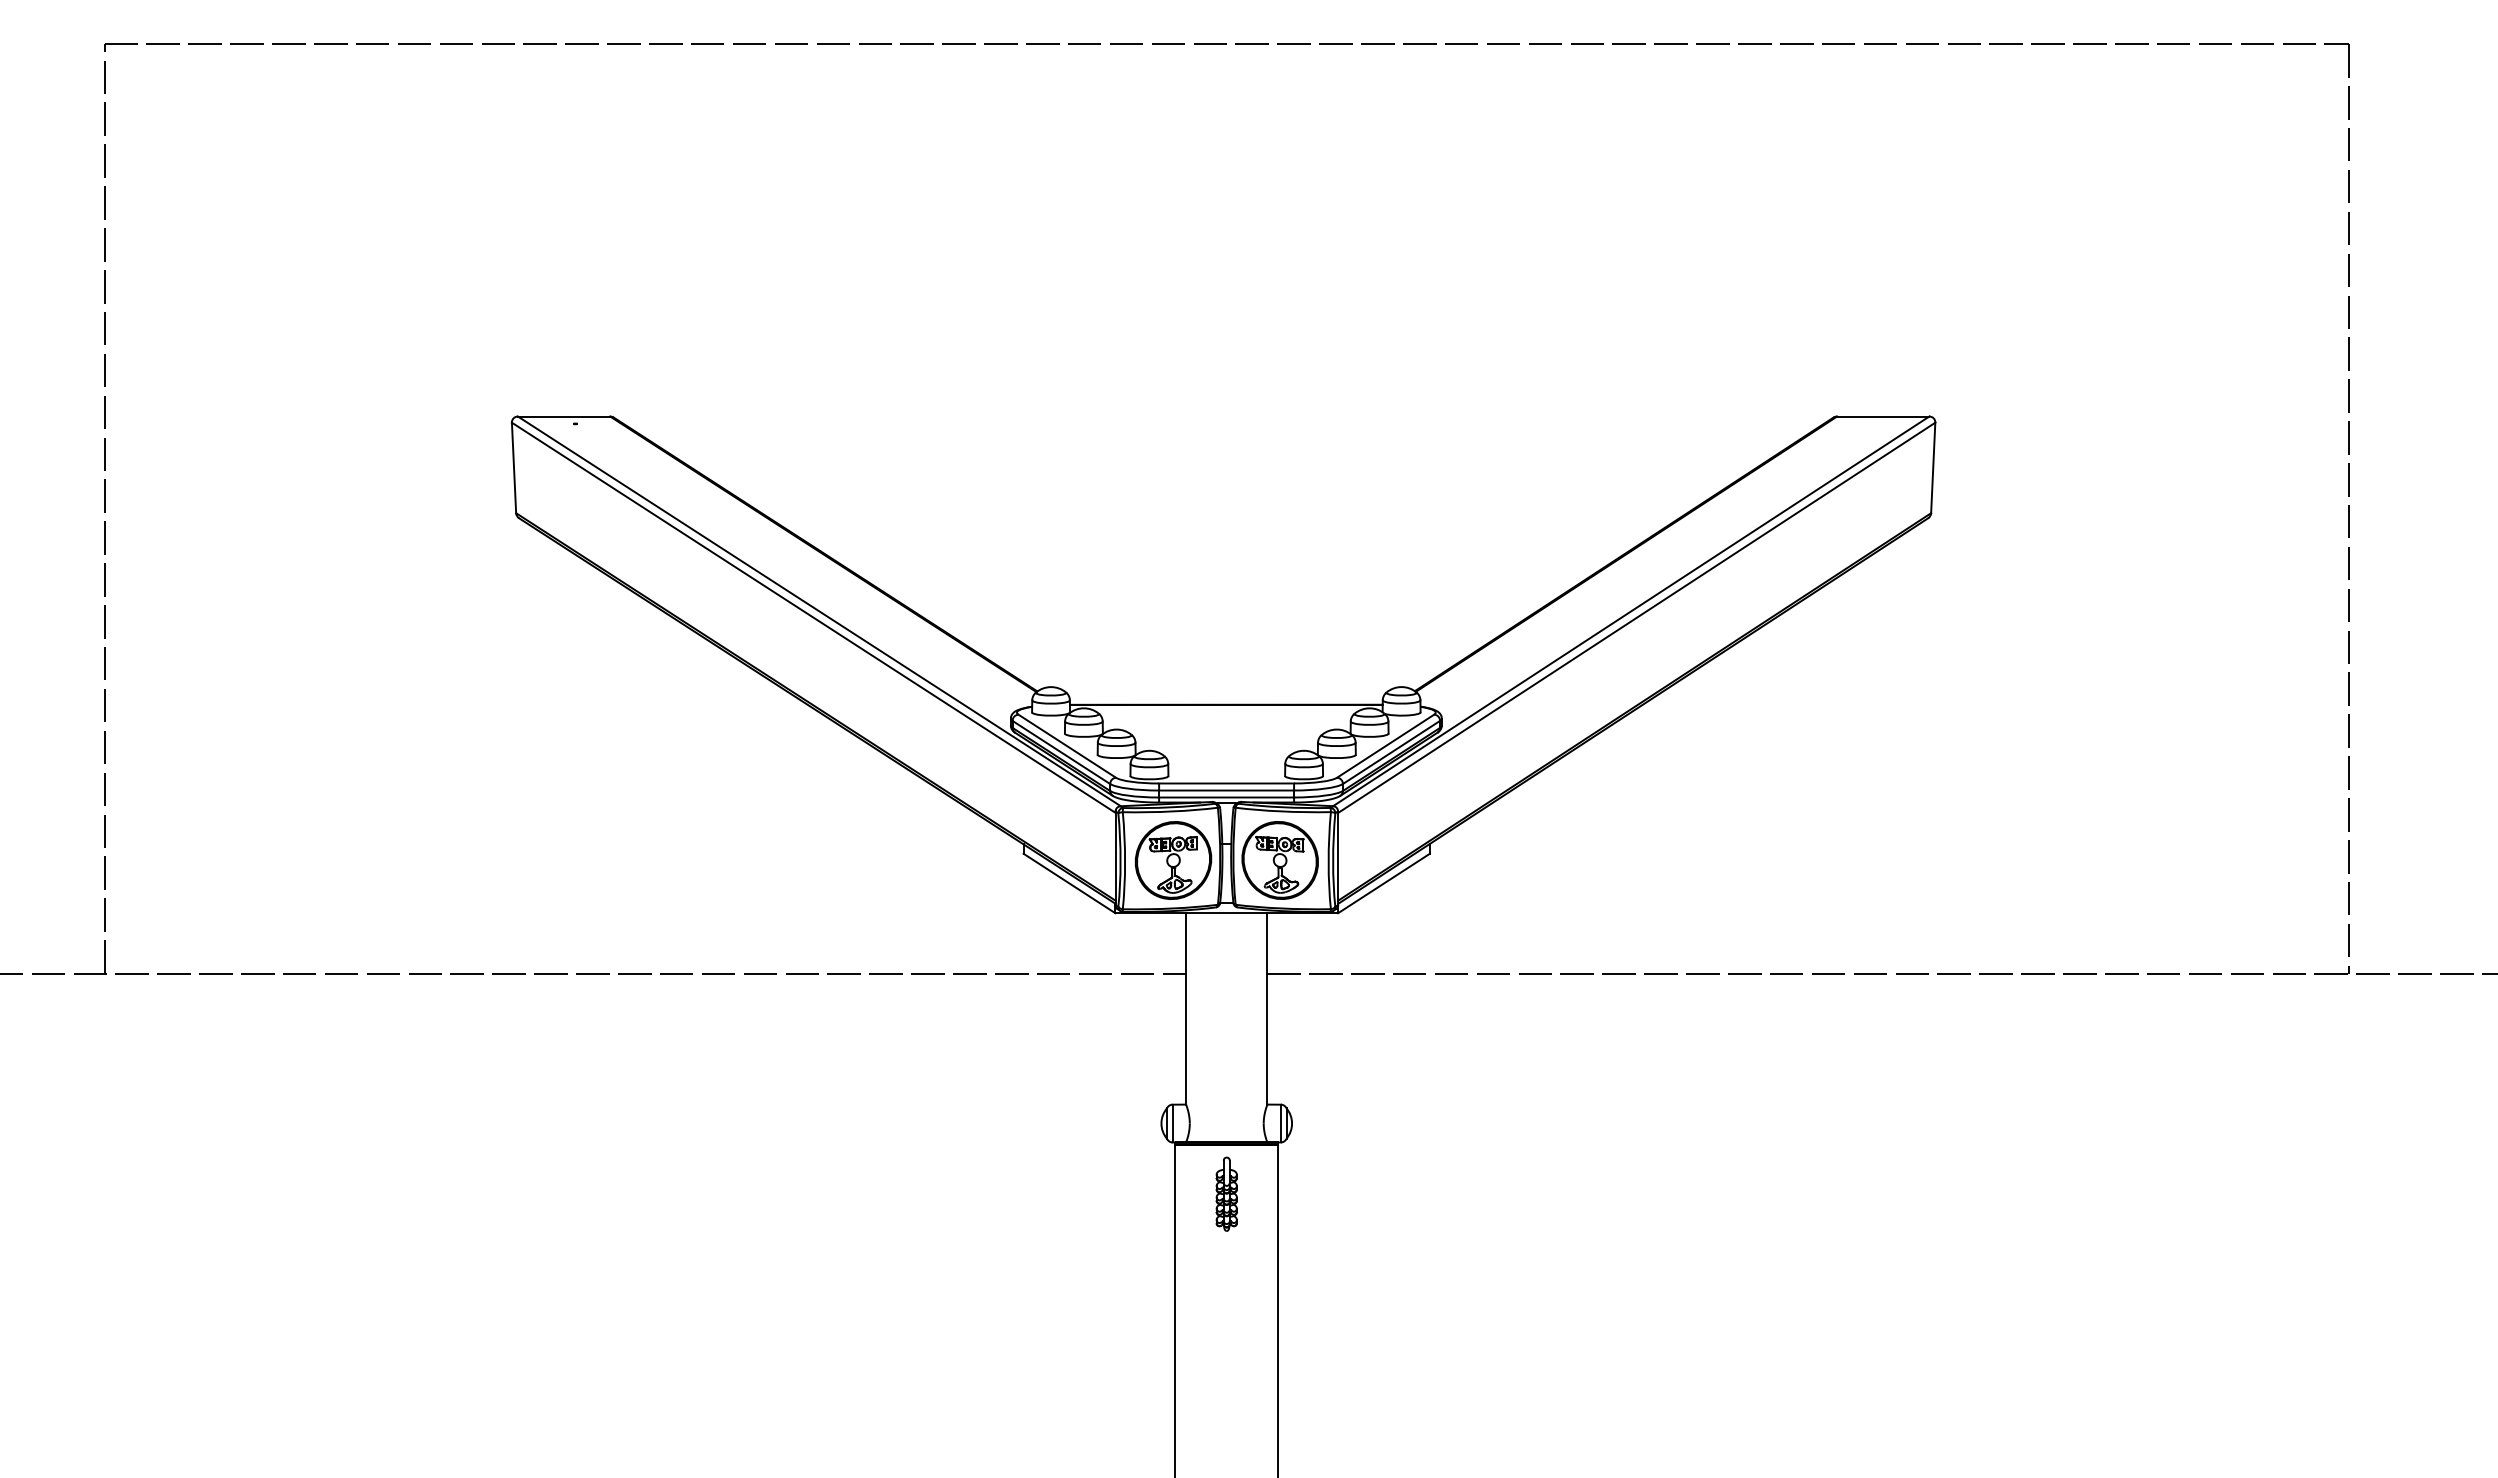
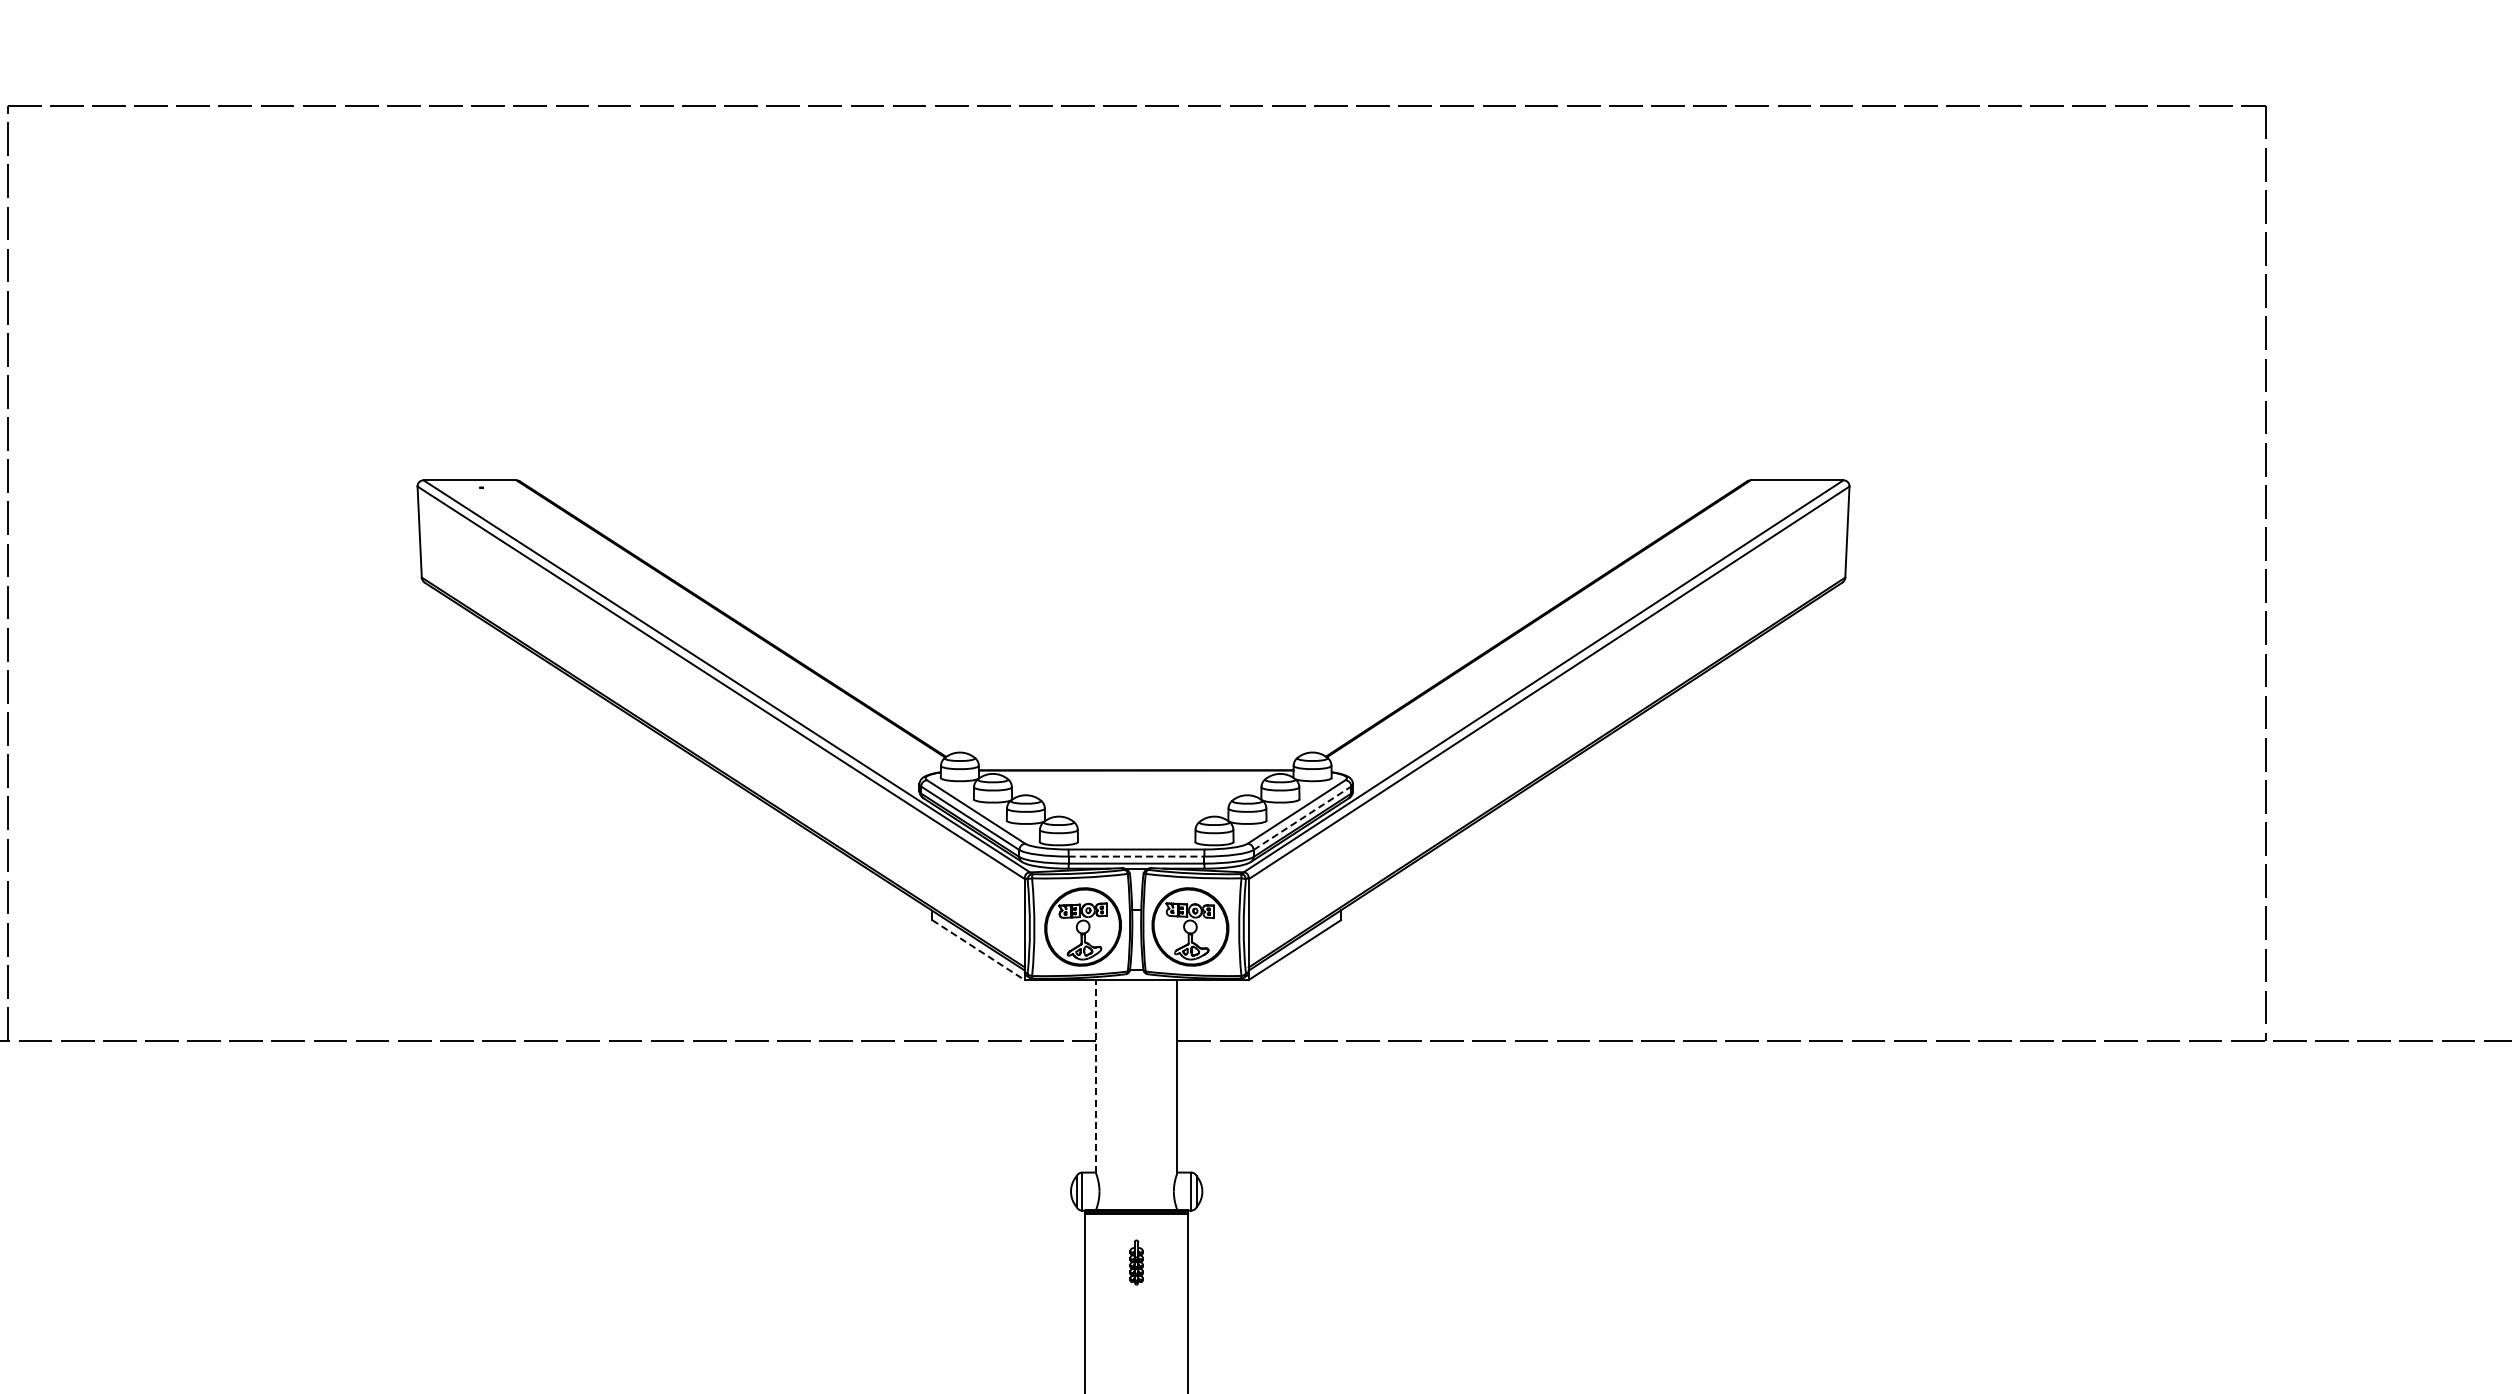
line: (1391, 752) -> (1302, 818), solid -> dashed
line: (1227, 790) -> (1137, 856), solid -> dashed
line: (1069, 883) -> (978, 950), solid -> dashed
line: (1186, 1009) -> (1096, 1076), solid -> dashed
part: (1226, 1193) -> (1136, 1261), size x0.6

